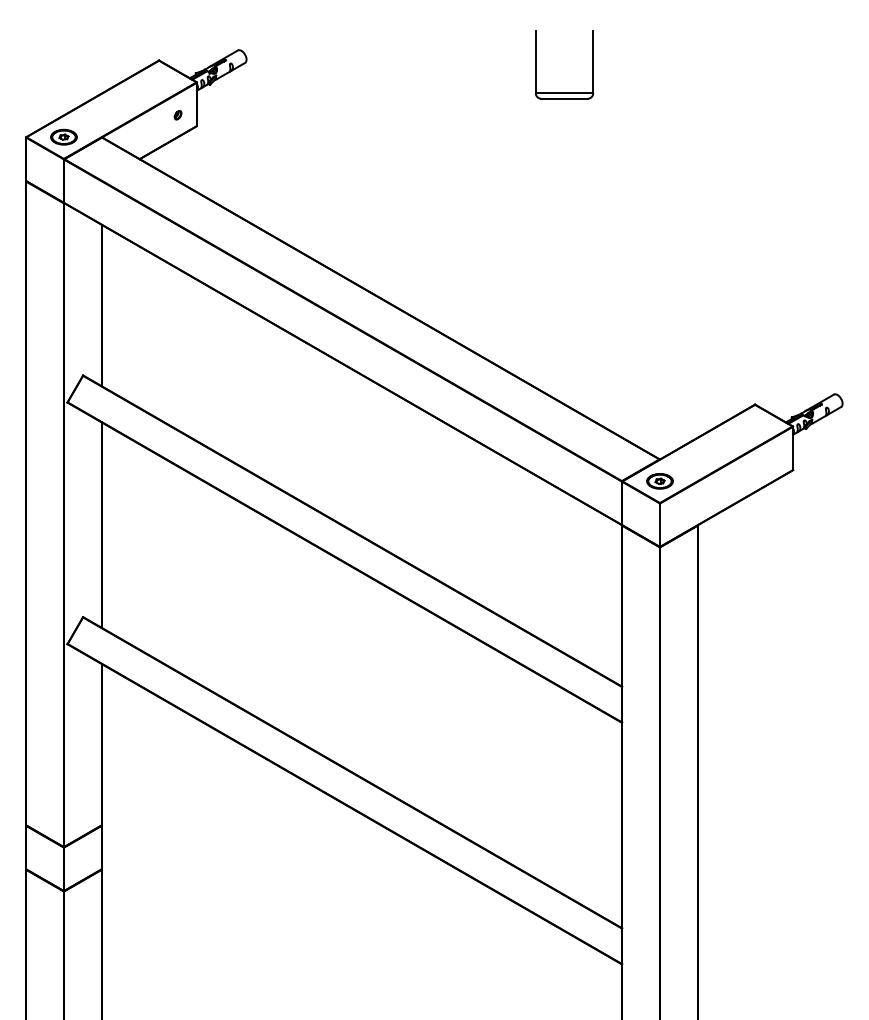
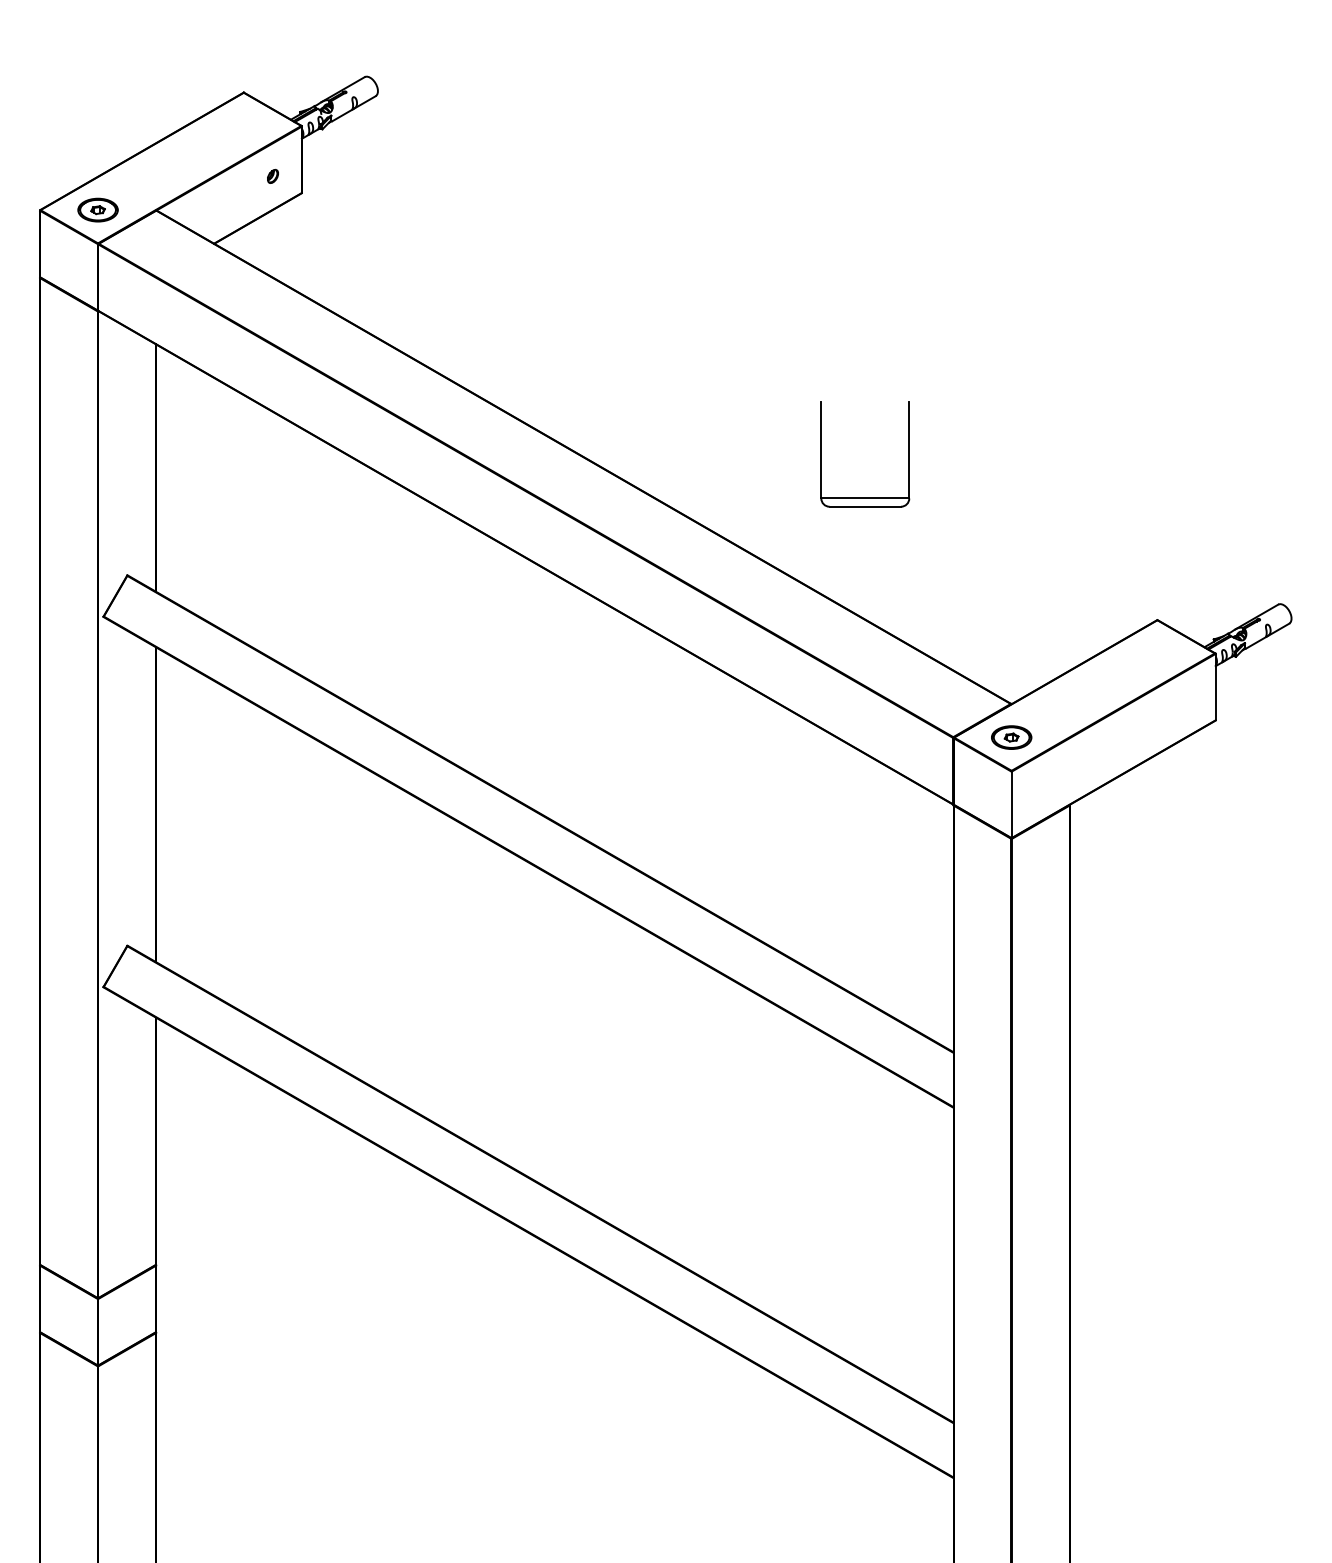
part: (536, 64) -> (822, 454), moved

